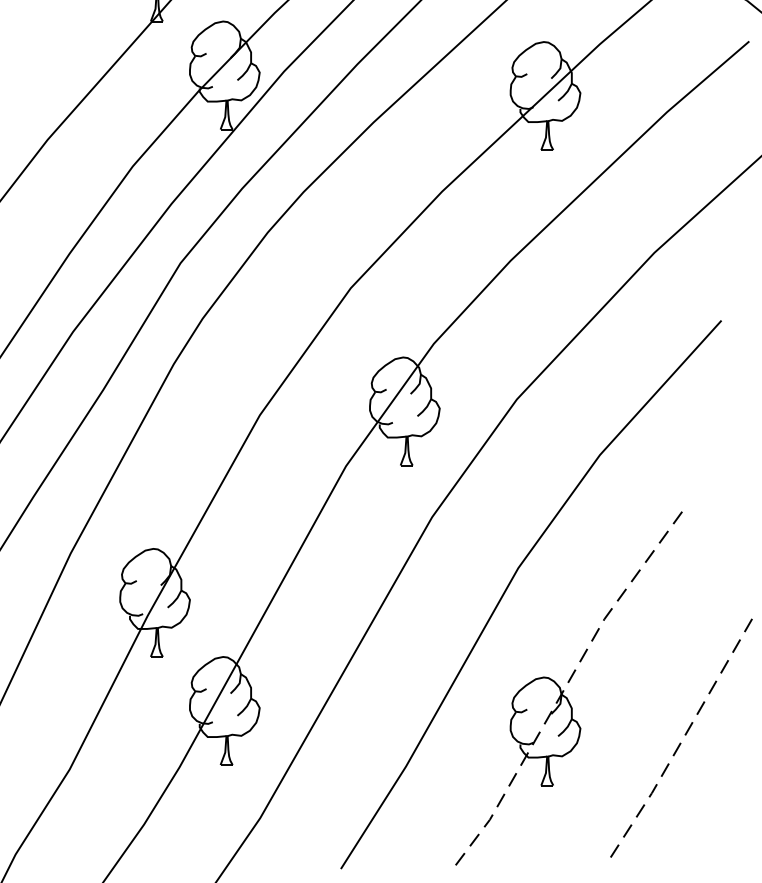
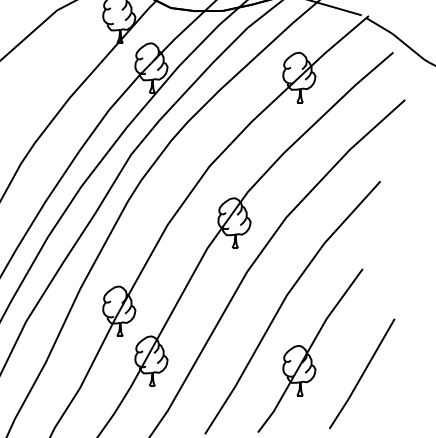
line: (565, 687) -> (308, 350), dashed -> solid
line: (682, 741) -> (362, 375), dashed -> solid

